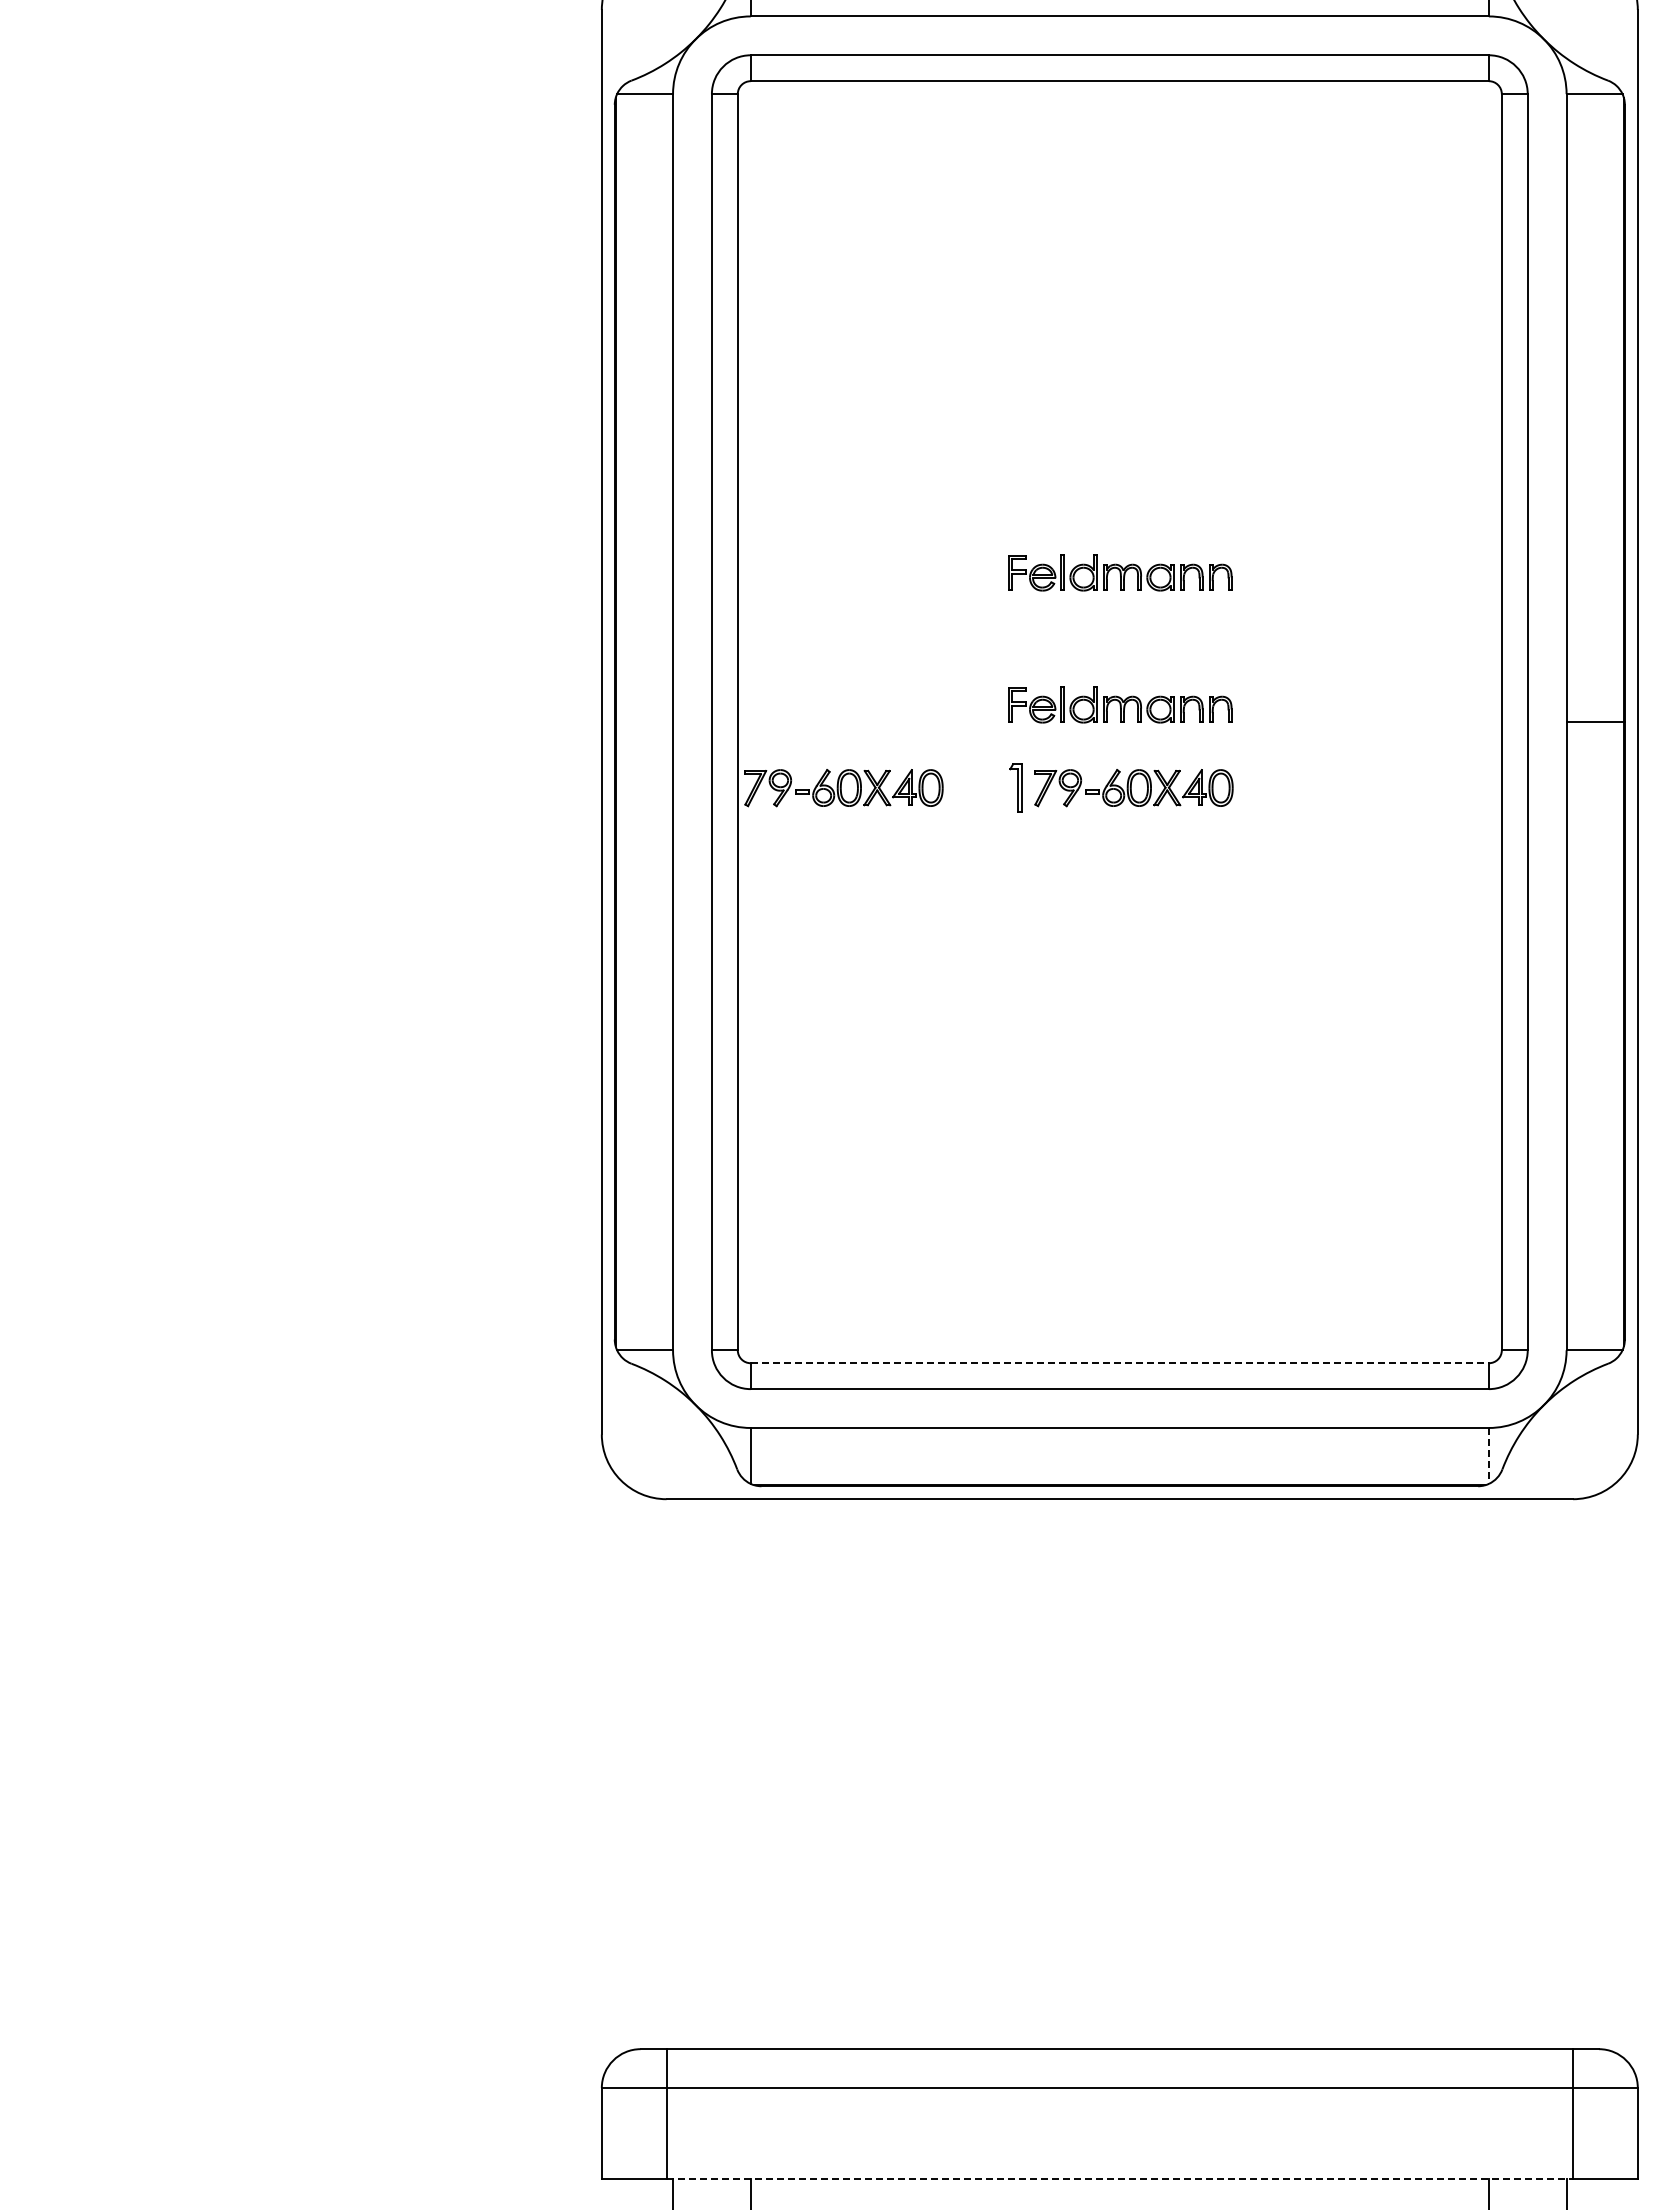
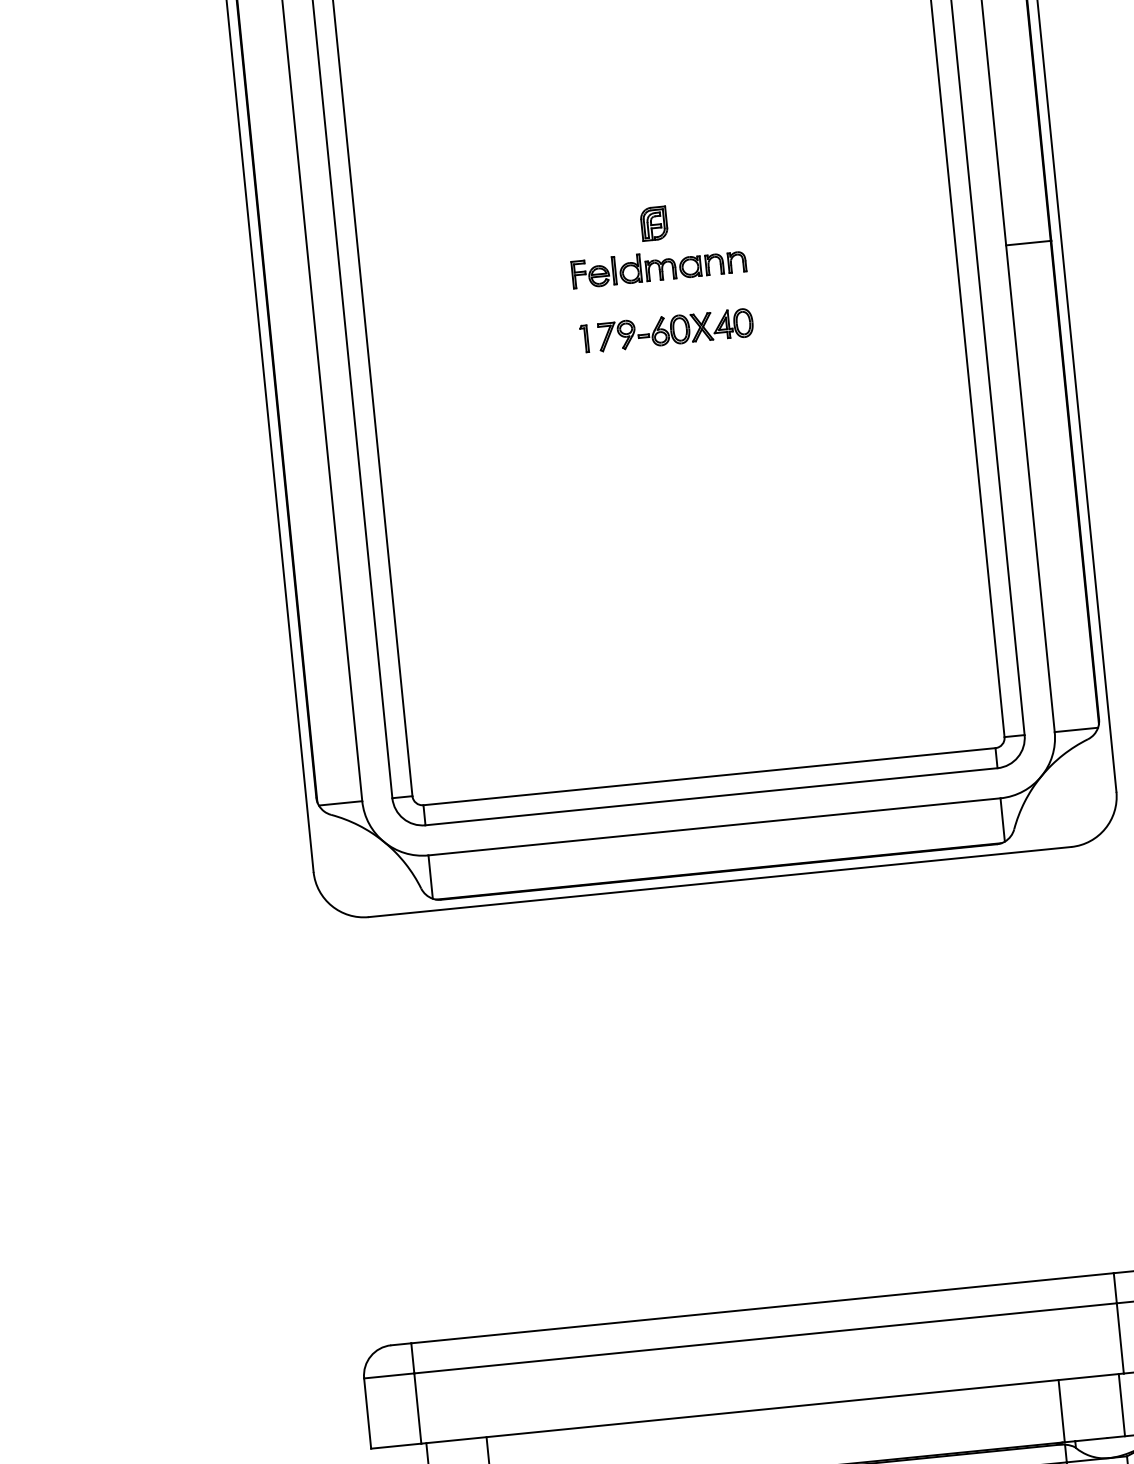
part: (1120, 572) -> (648, 163), removed
part: (1119, 649) -> (654, 223), added
part: (1015, 787) -> (584, 338), size x0.71
part: (843, 788) -> (450, 352), removed
line: (1120, 1363) -> (710, 776), dashed -> solid
line: (1488, 1455) -> (1002, 819), dashed -> solid
line: (1120, 2178) -> (773, 1408), dashed -> solid

